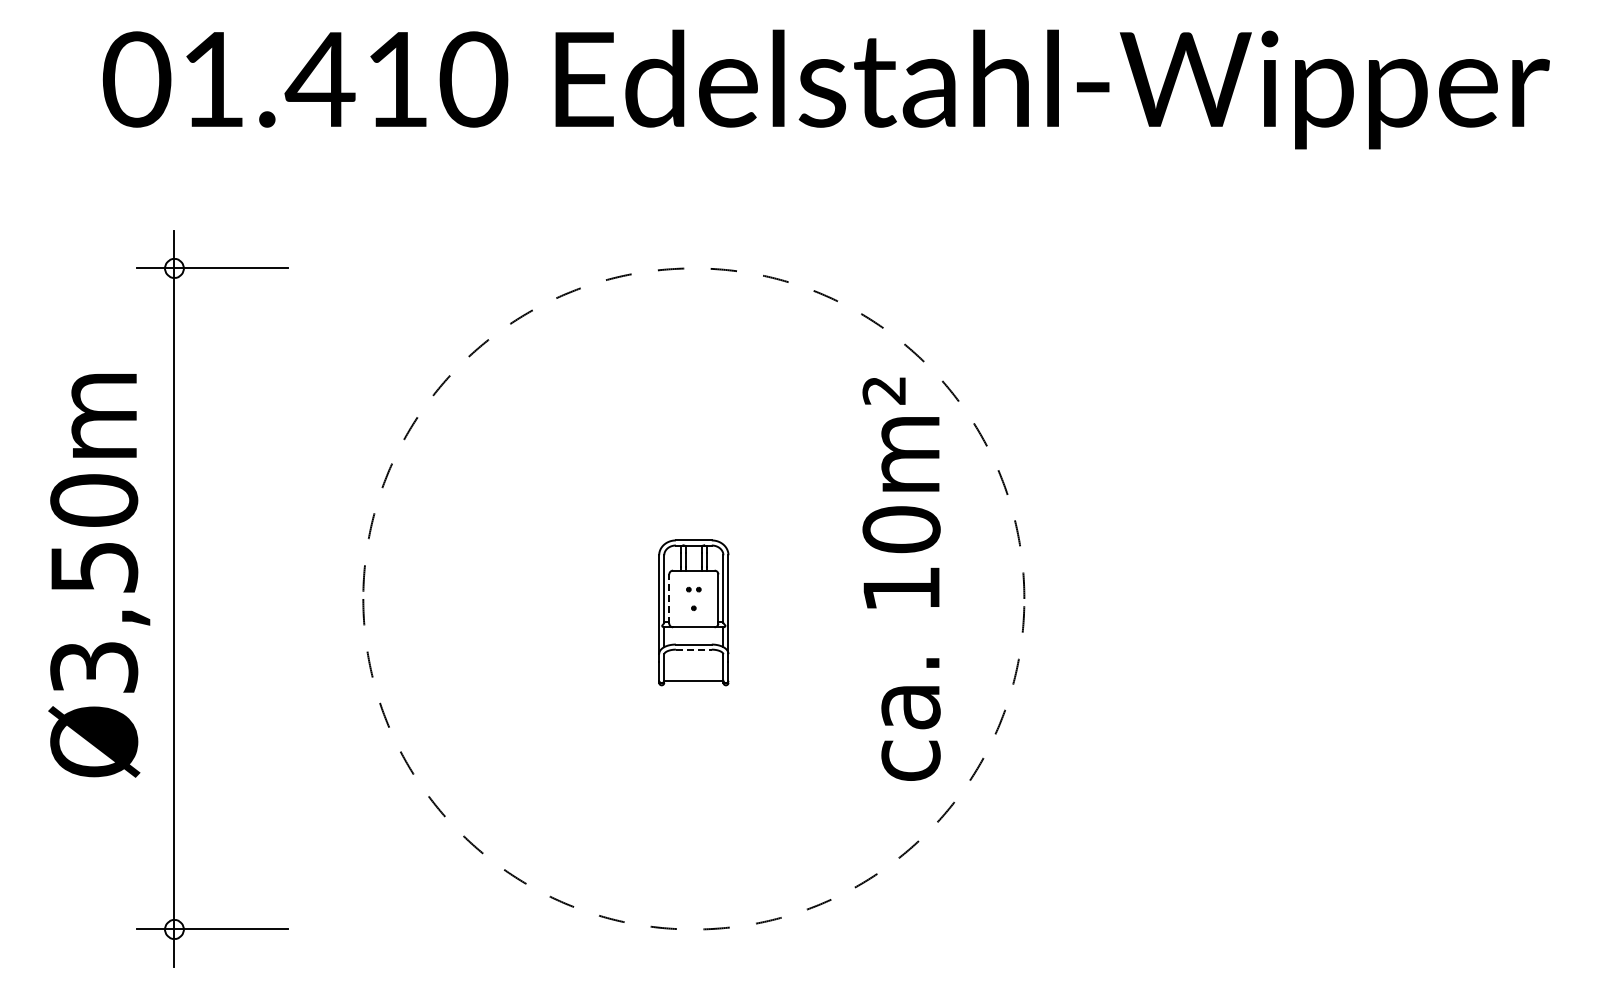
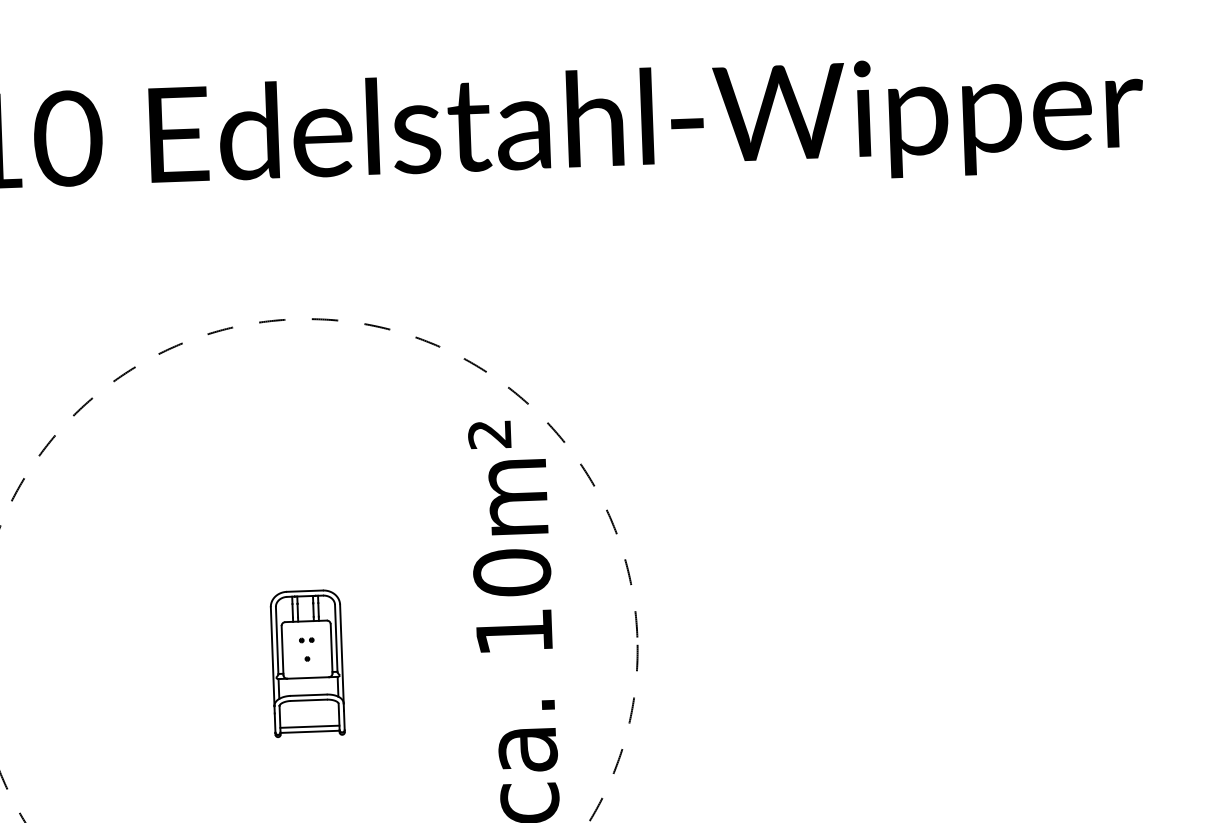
line: (669, 598) -> (282, 650), dashed -> solid
line: (693, 649) -> (308, 700), dashed -> solid
line: (693, 676) -> (309, 727), added

